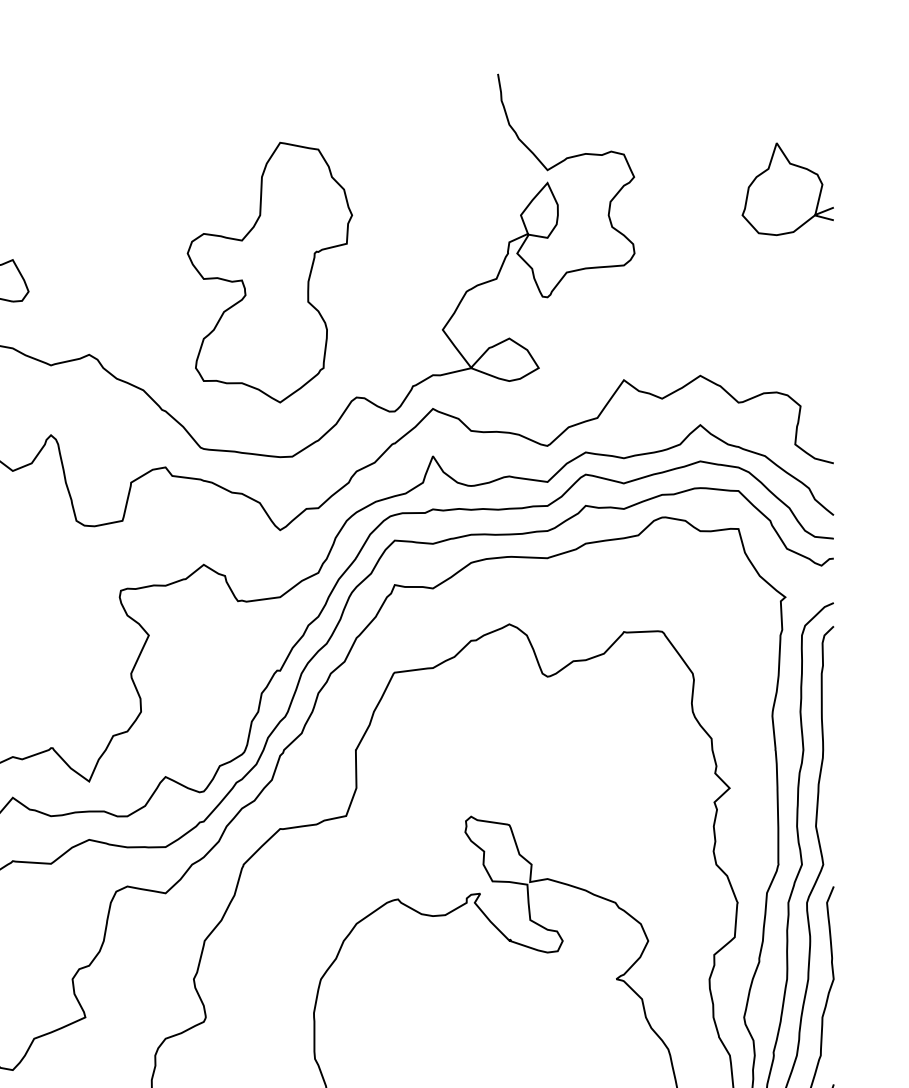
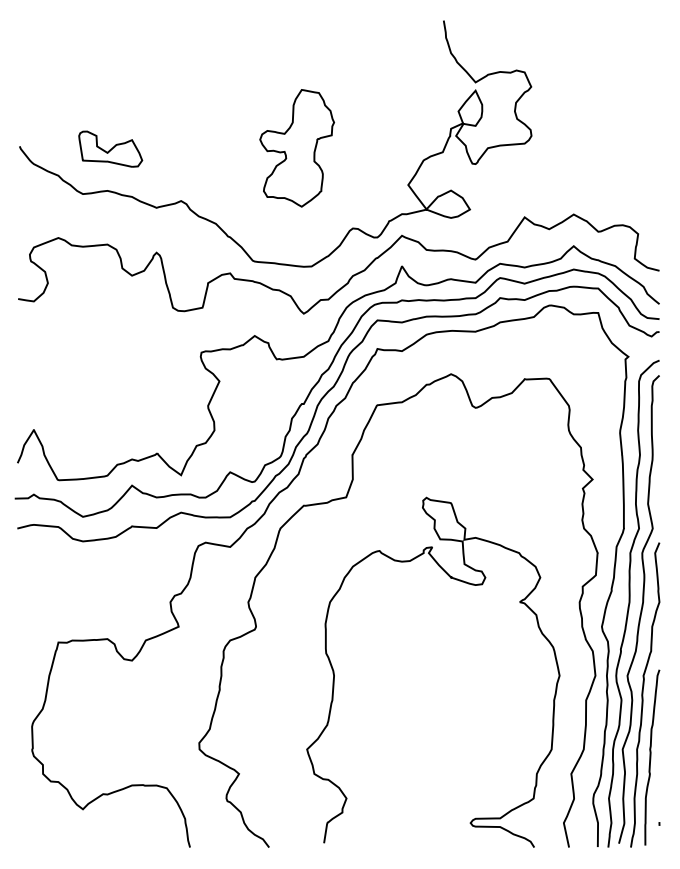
curve: (794, 167) -> (634, 80), removed
part: (268, 273) -> (296, 148), size x0.7

